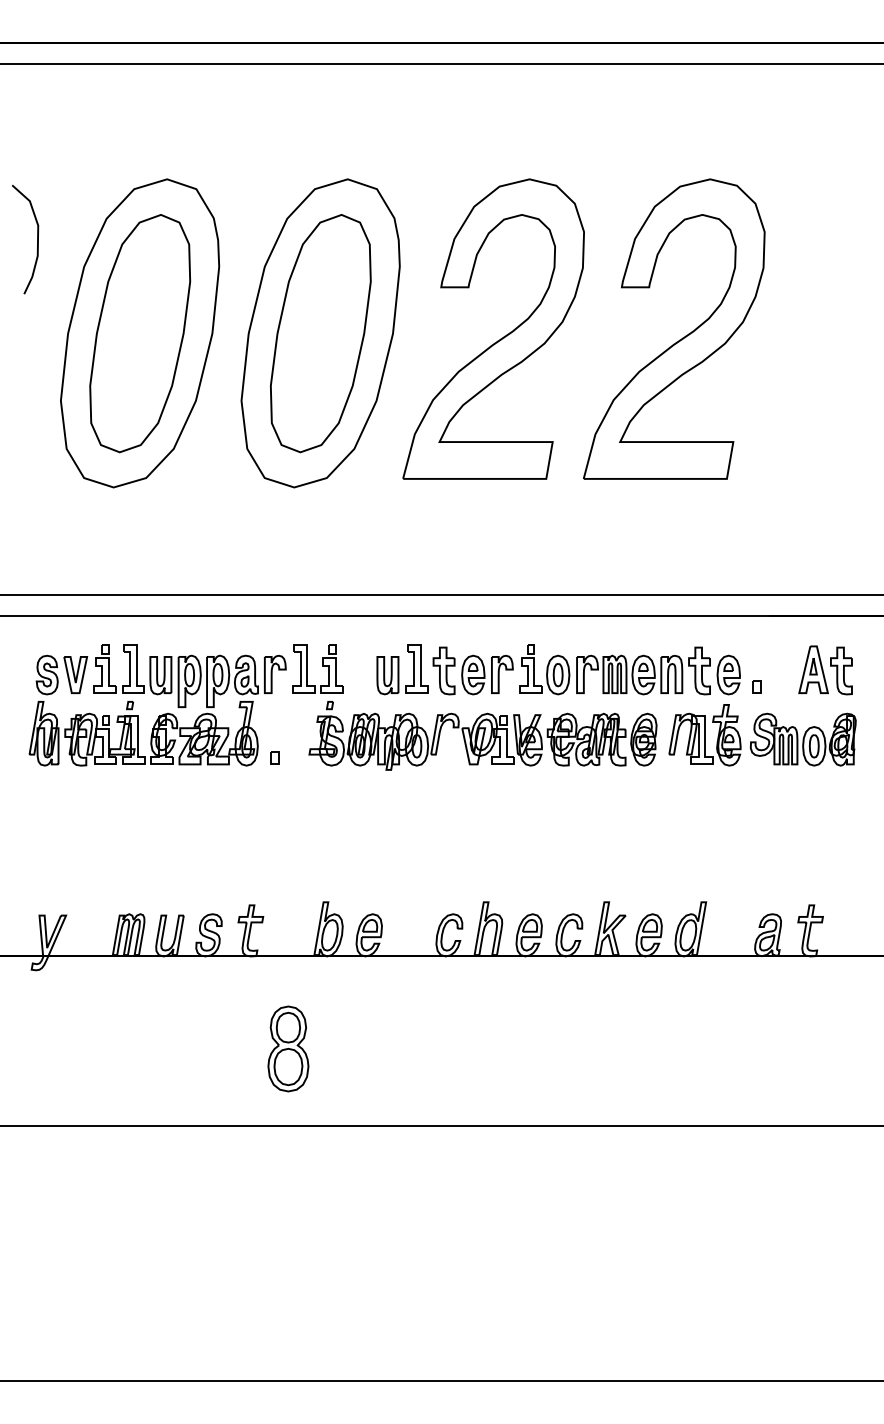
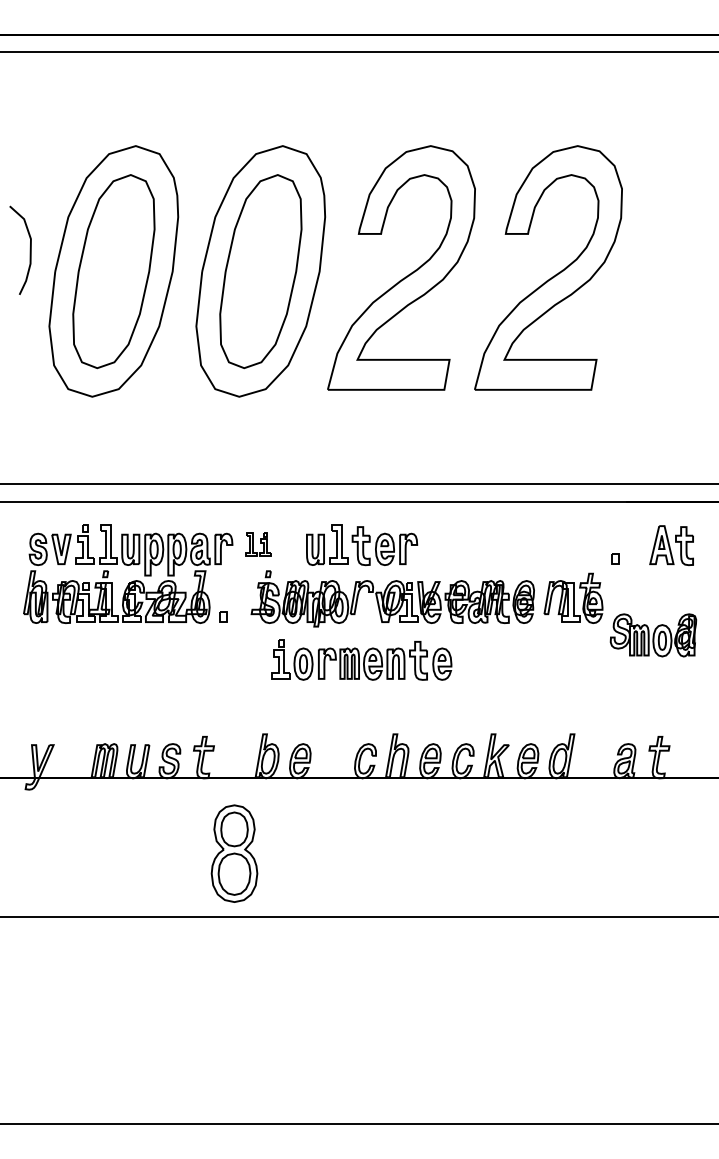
curve: (37, 239) -> (30, 250), moved
part: (317, 668) -> (258, 544), size x0.6
part: (629, 669) -> (361, 659), moved
part: (802, 739) -> (652, 635), moved
part: (288, 1048) -> (234, 853), size x1.4

